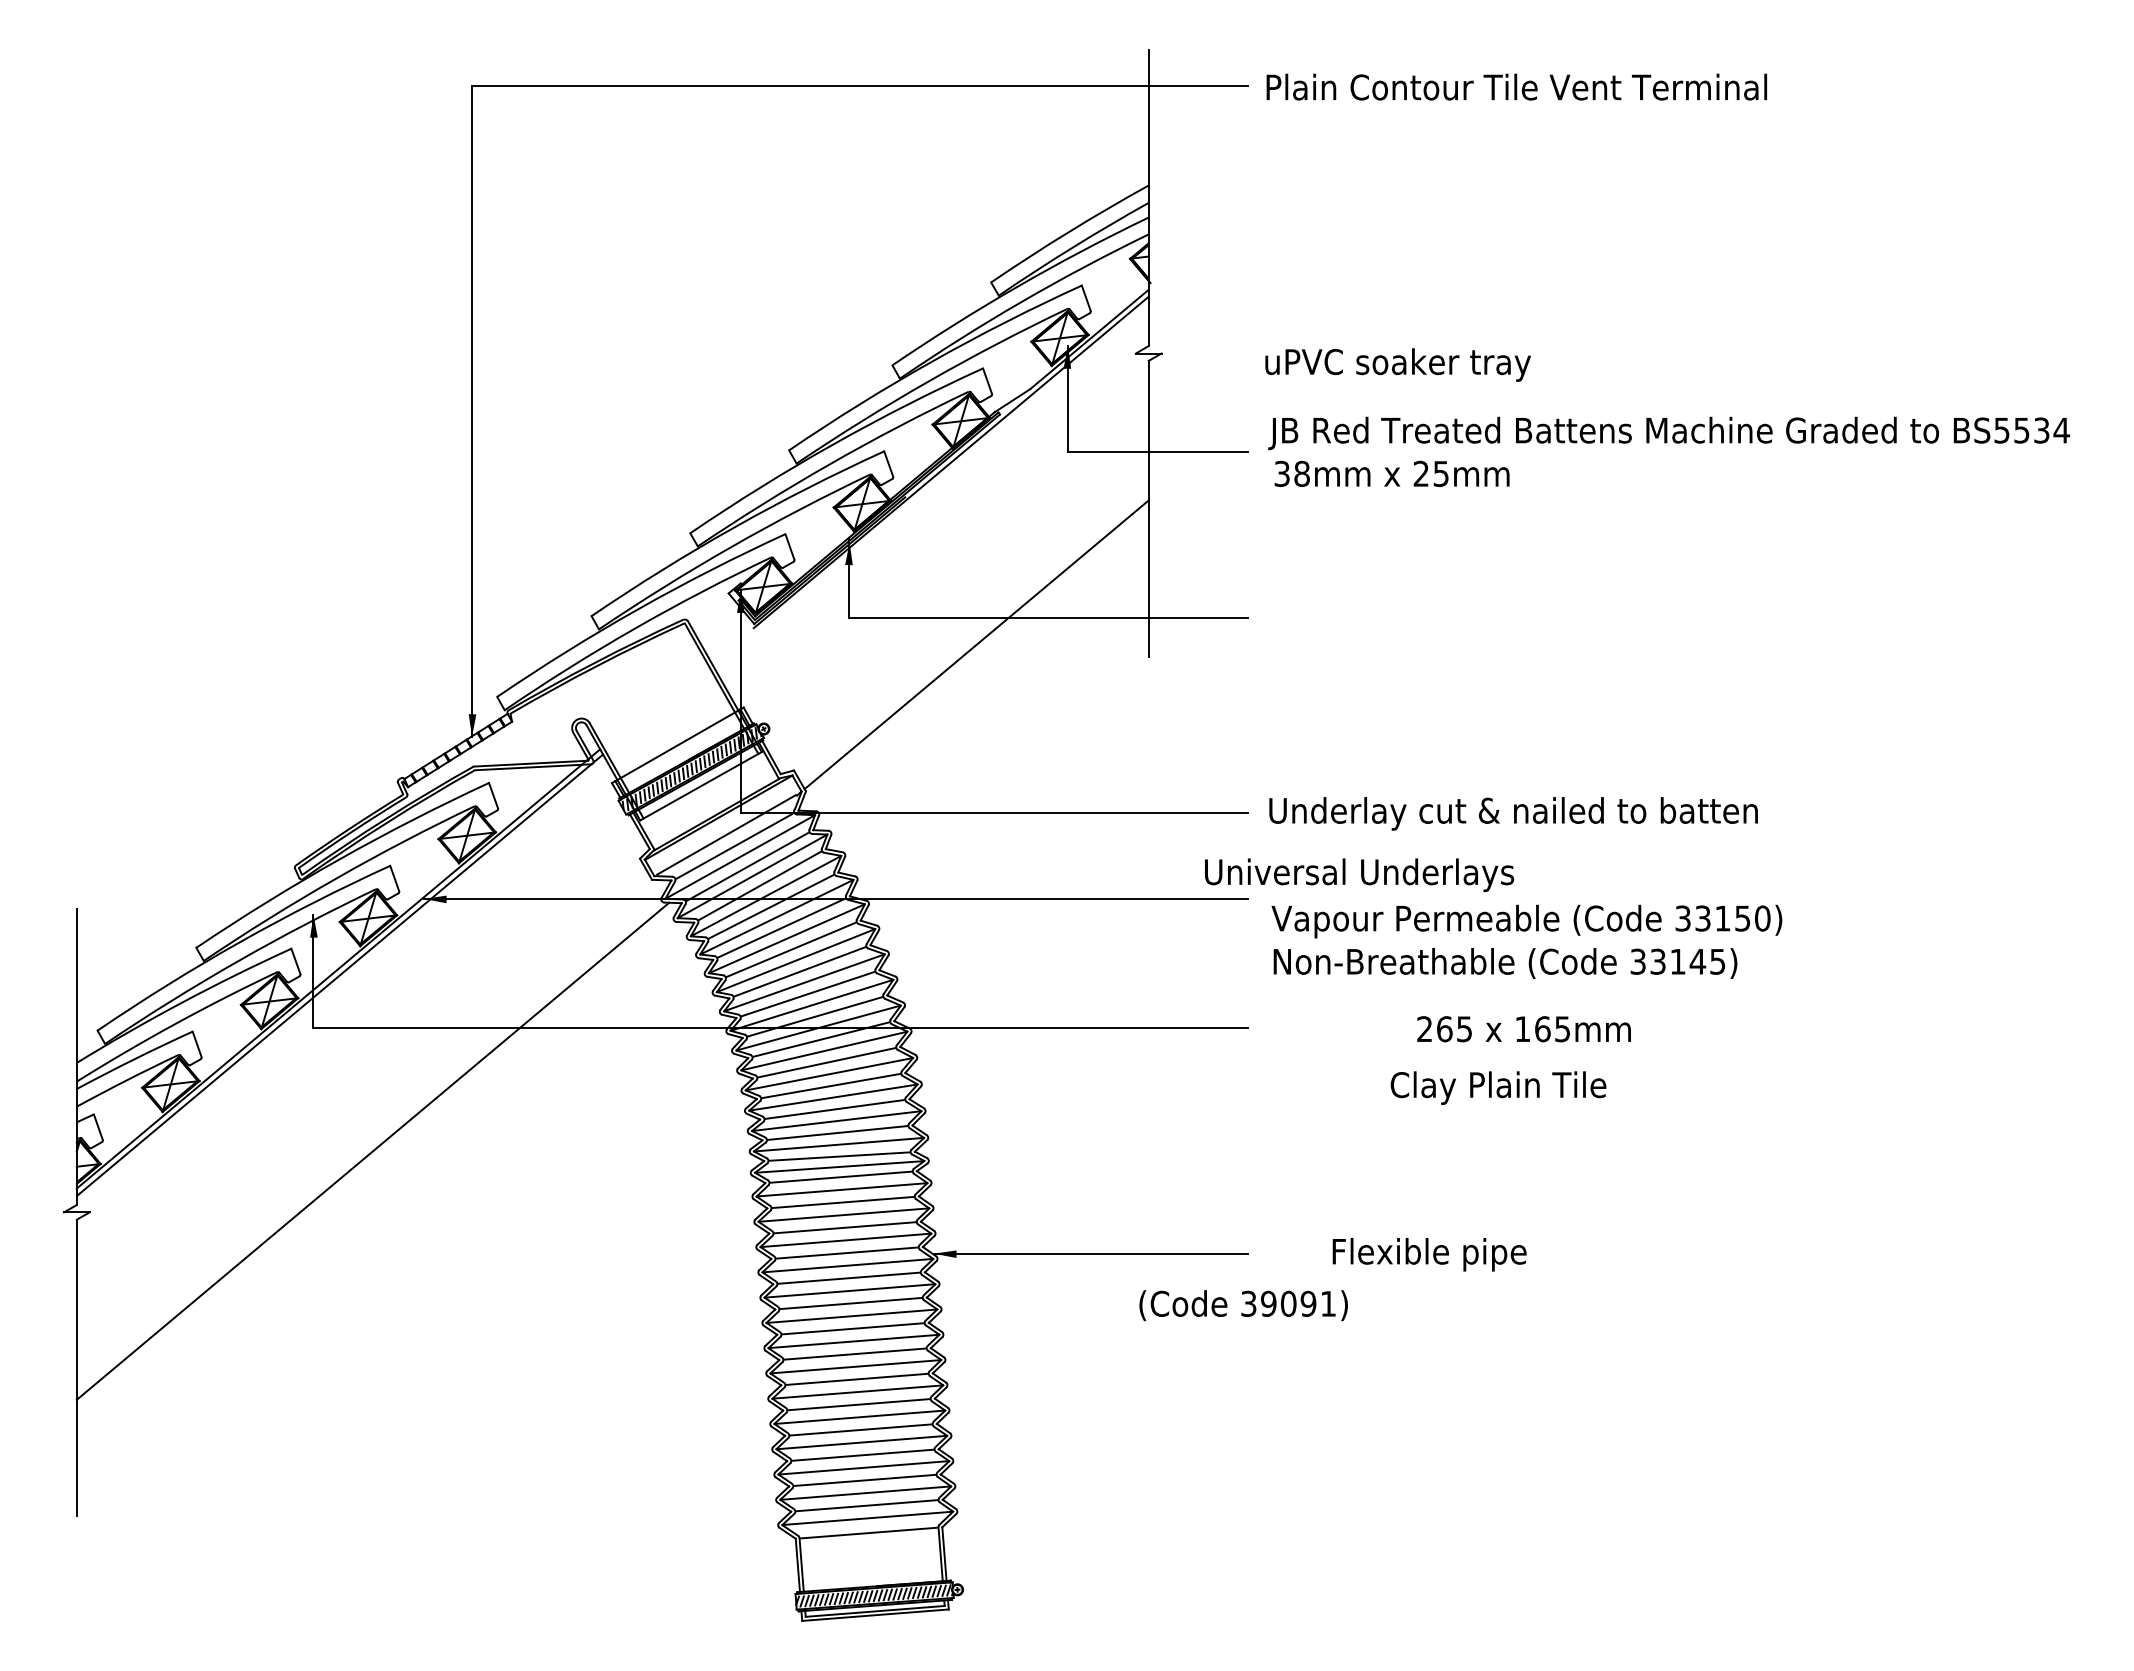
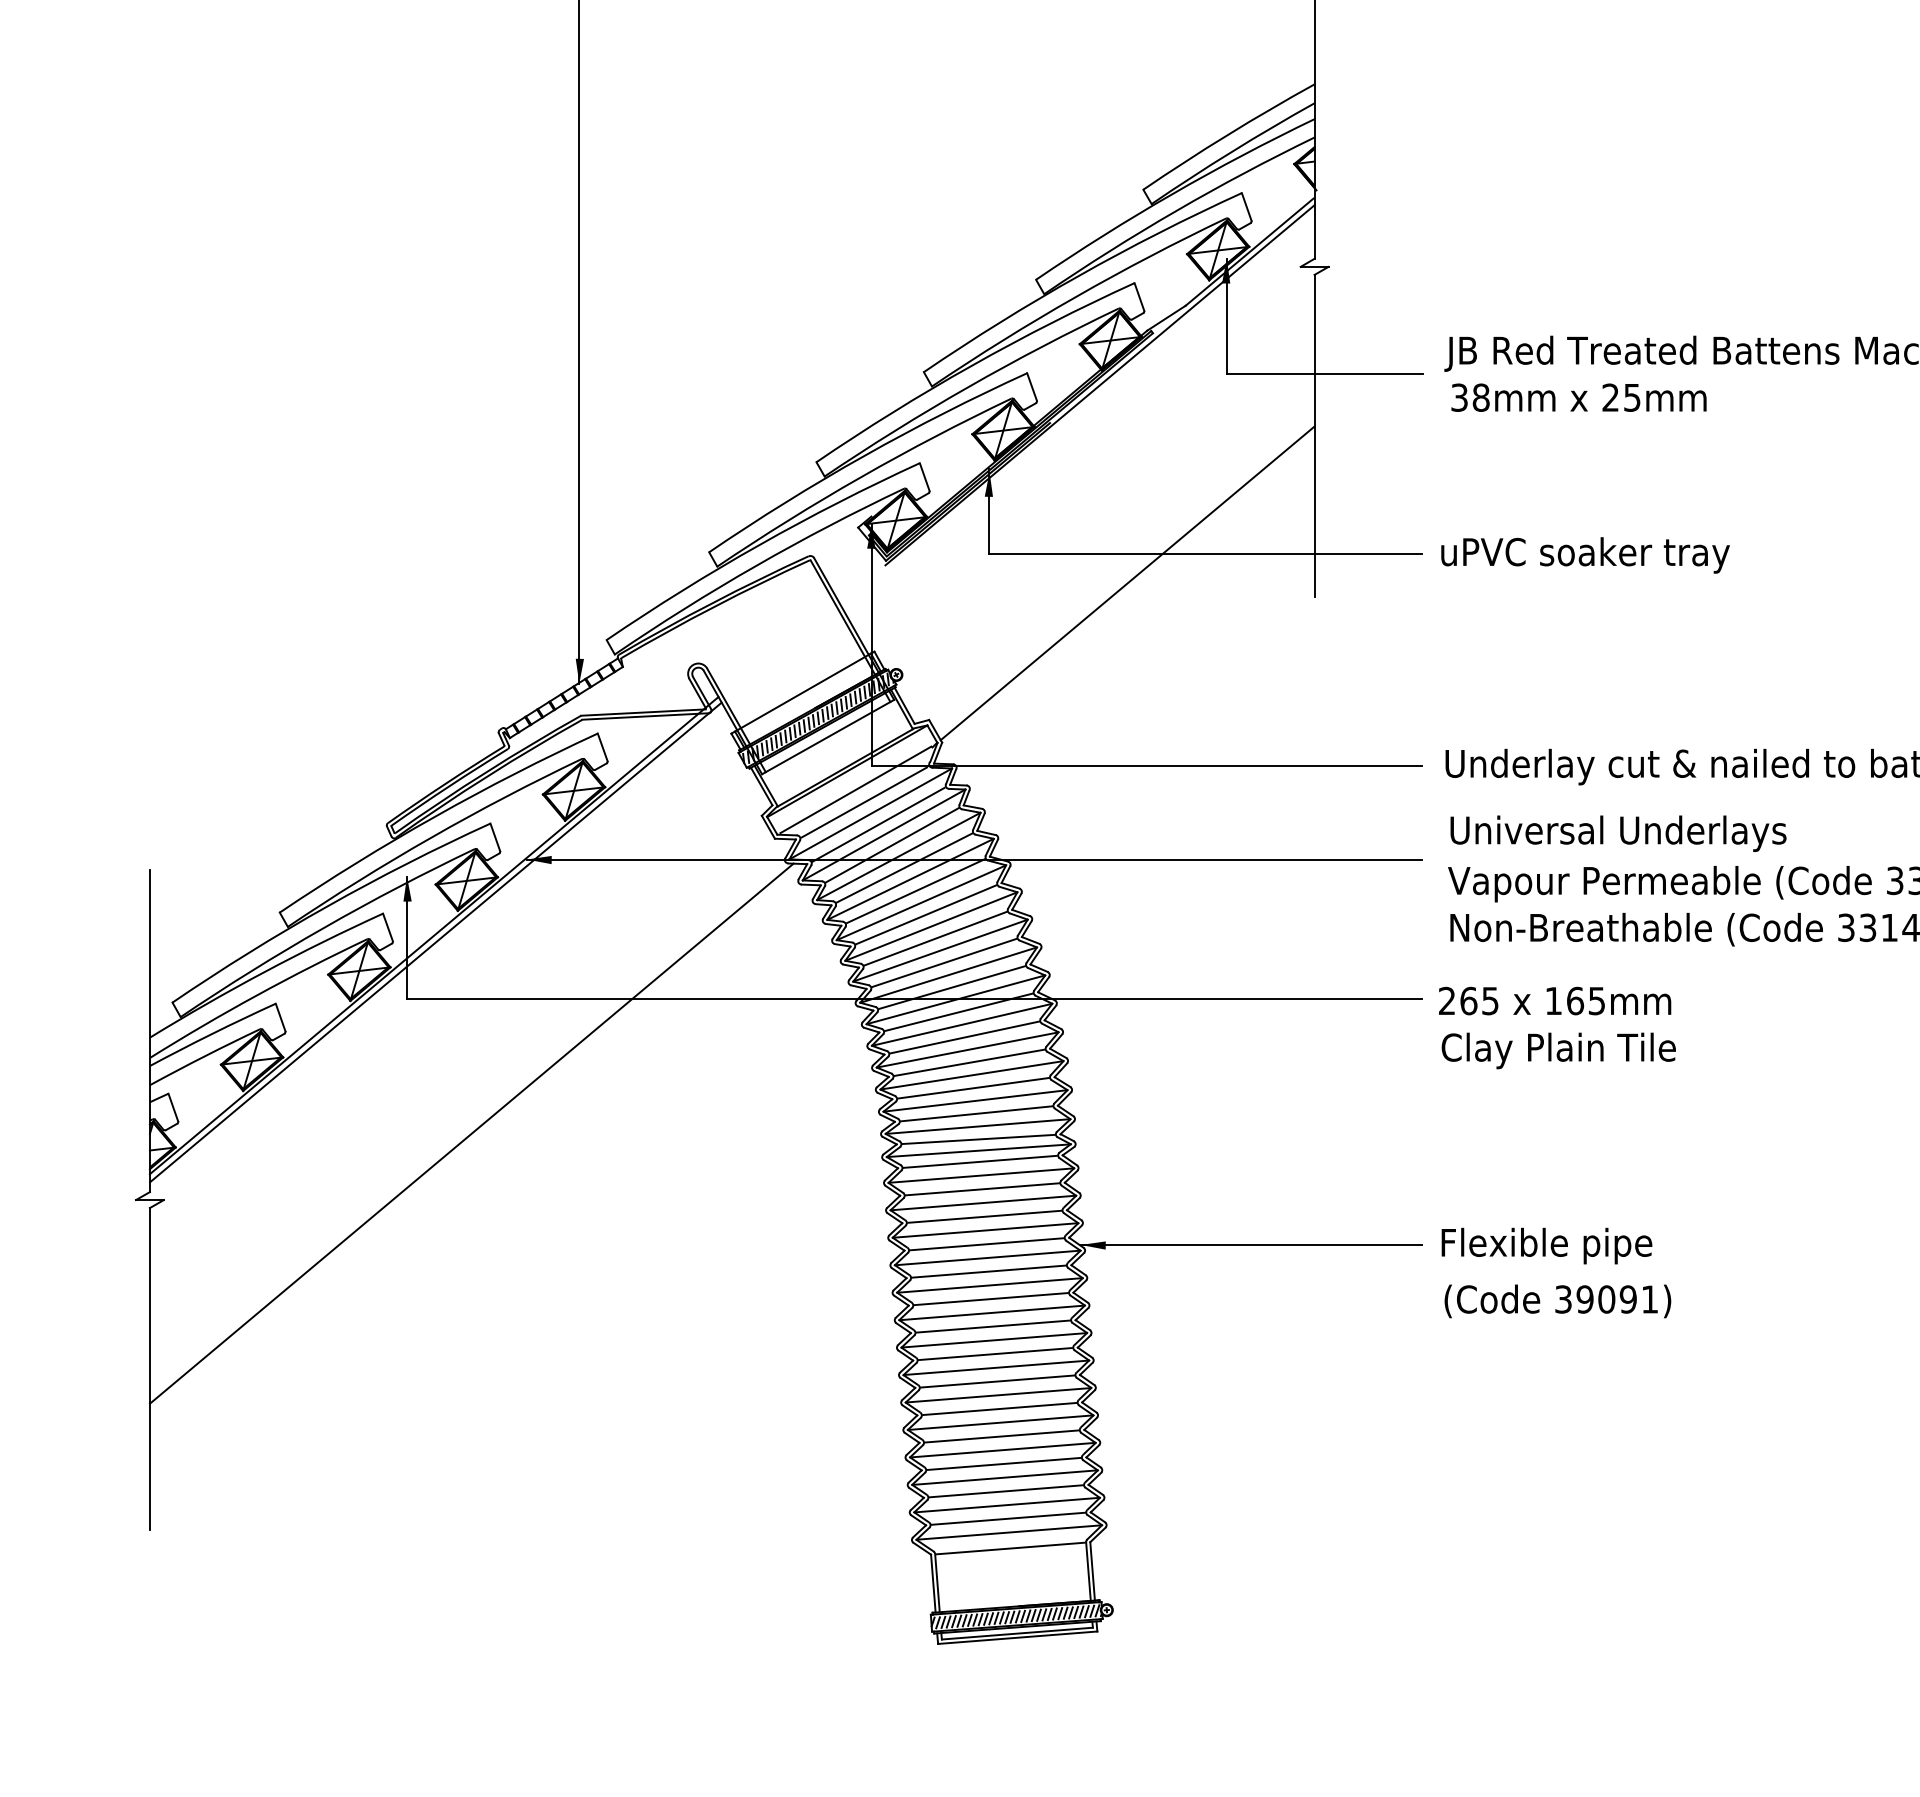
text: (1397, 364) -> (1584, 554), moved
text: (1359, 874) -> (1618, 832), moved
text: (1523, 1029) -> (1554, 1001), moved
text: (1498, 1087) -> (1558, 1050), moved
text: (1429, 1254) -> (1546, 1245), moved
text: (1243, 1305) -> (1557, 1301), moved

